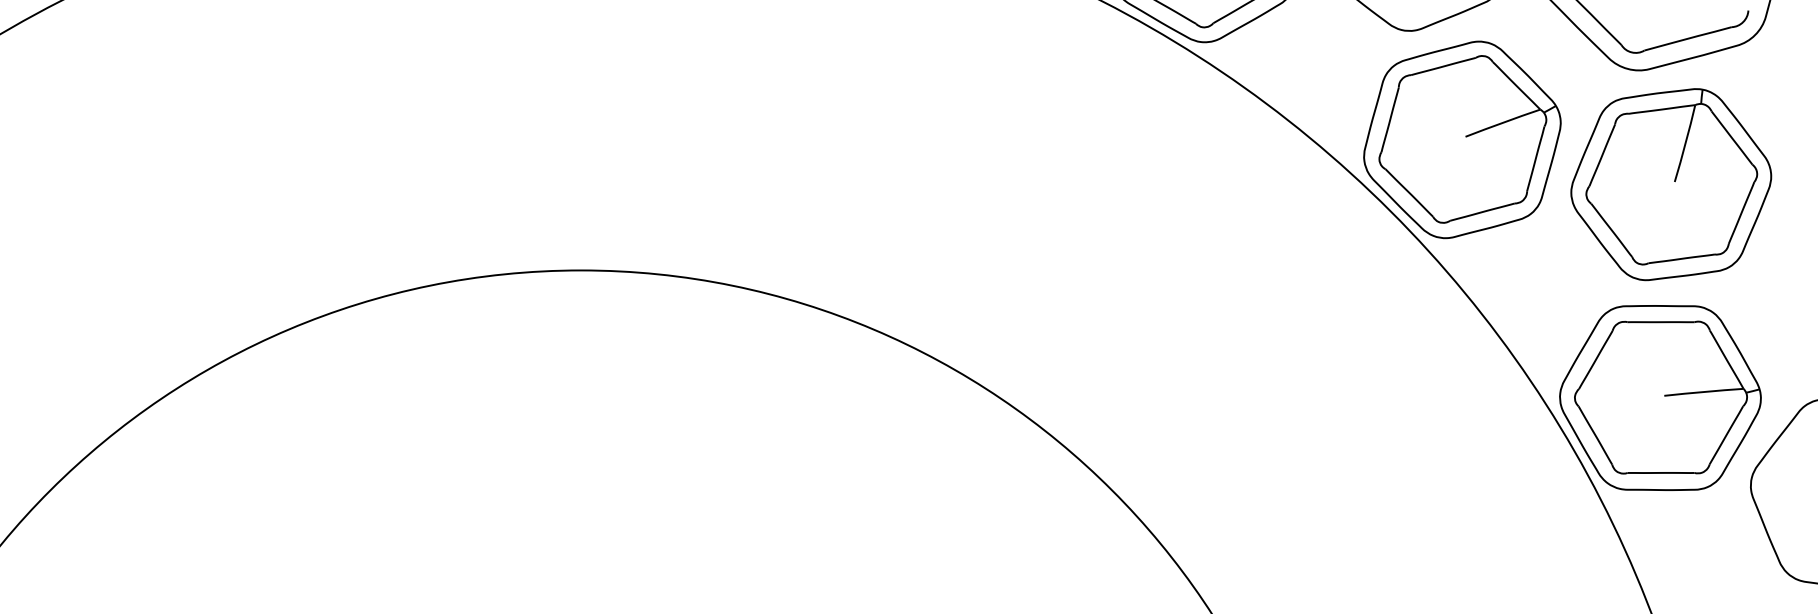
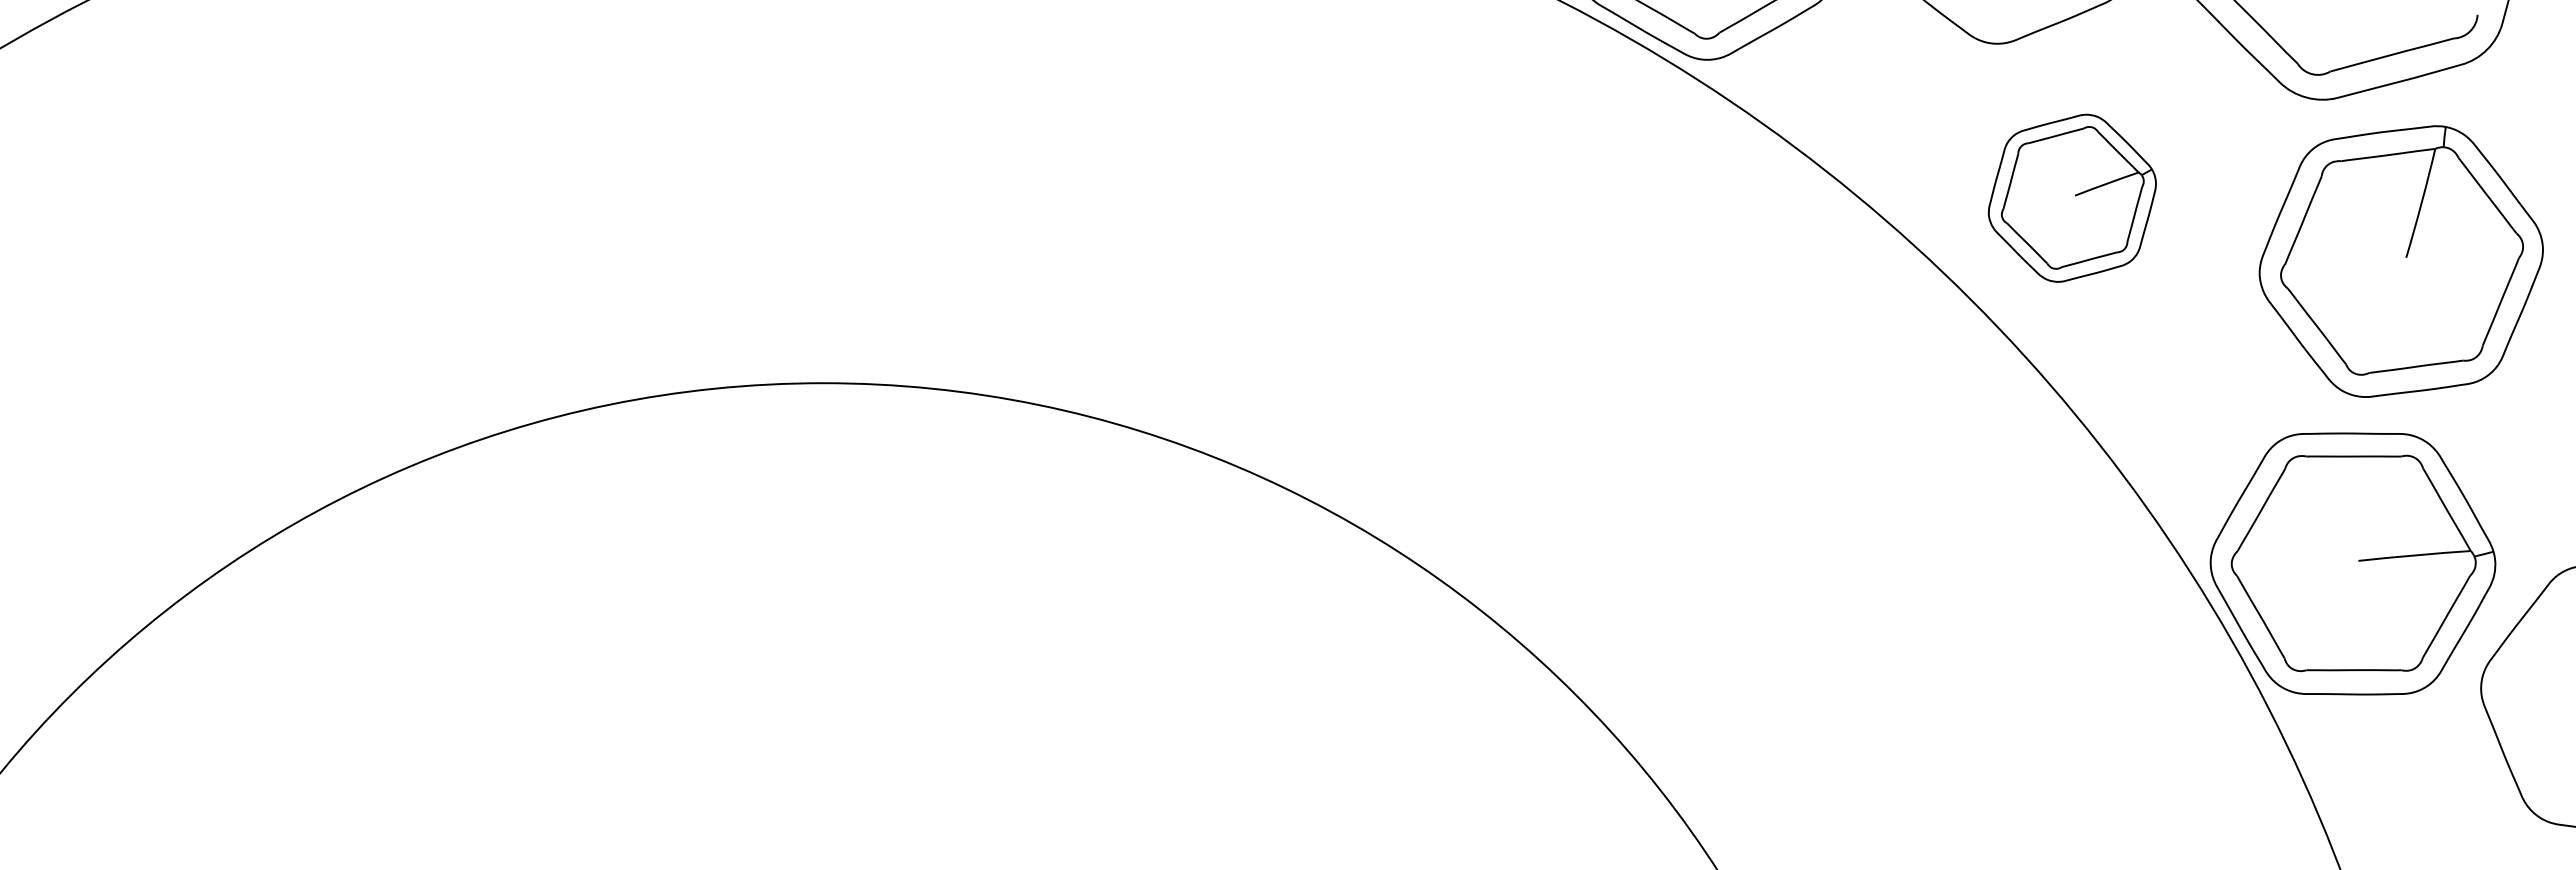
part: (1462, 140) -> (2072, 198), size x0.6
part: (1670, 184) -> (2400, 261), moved

